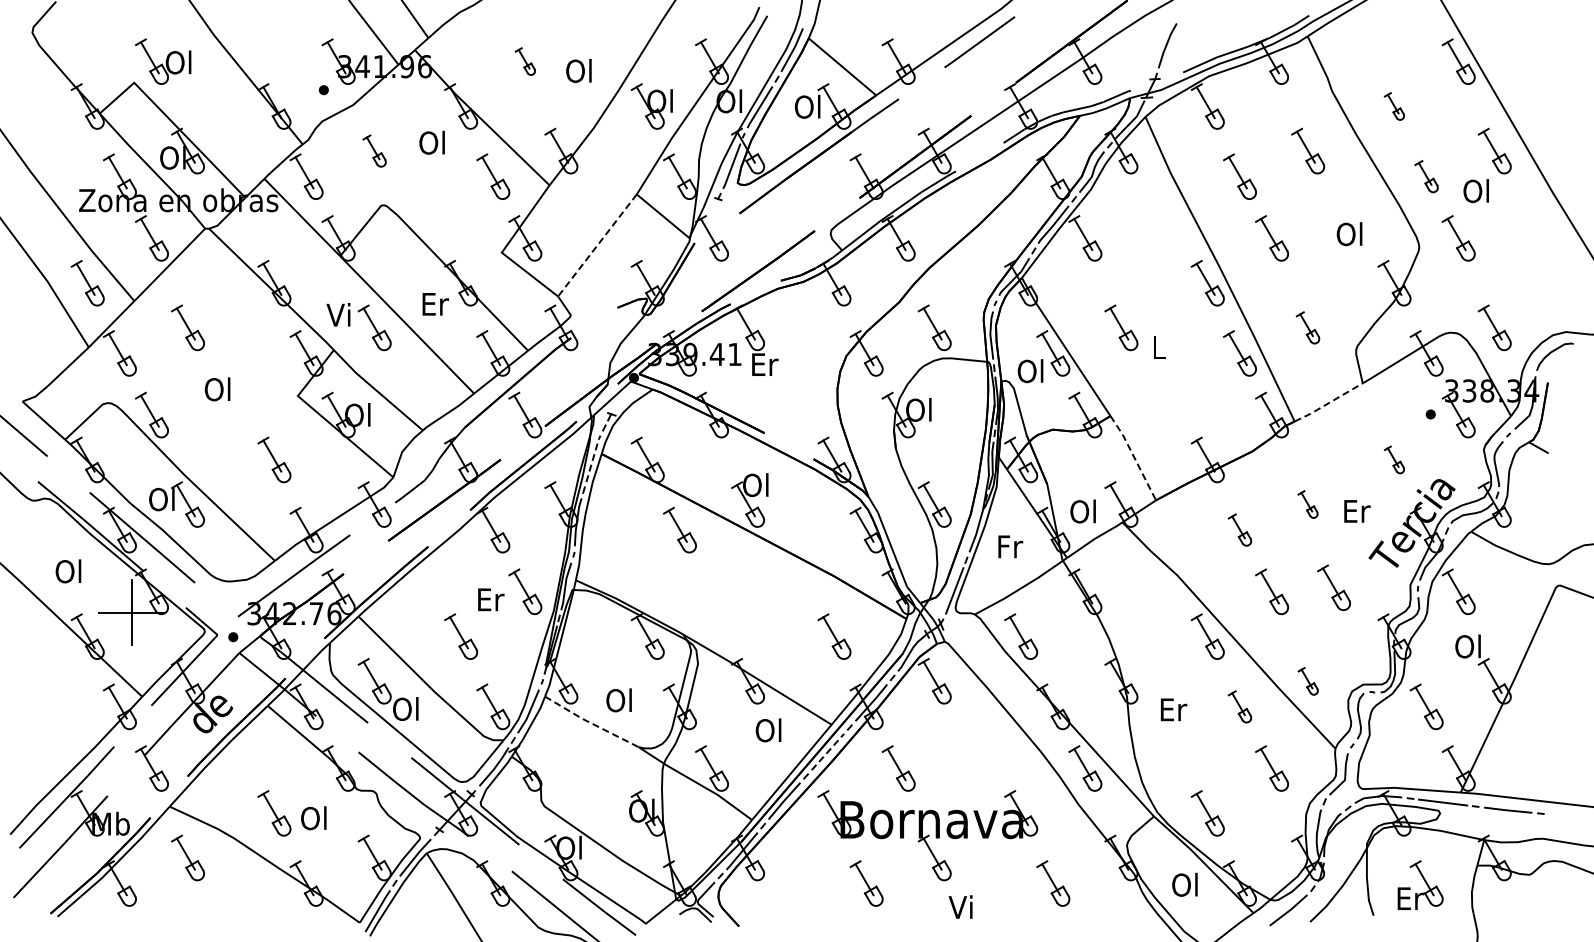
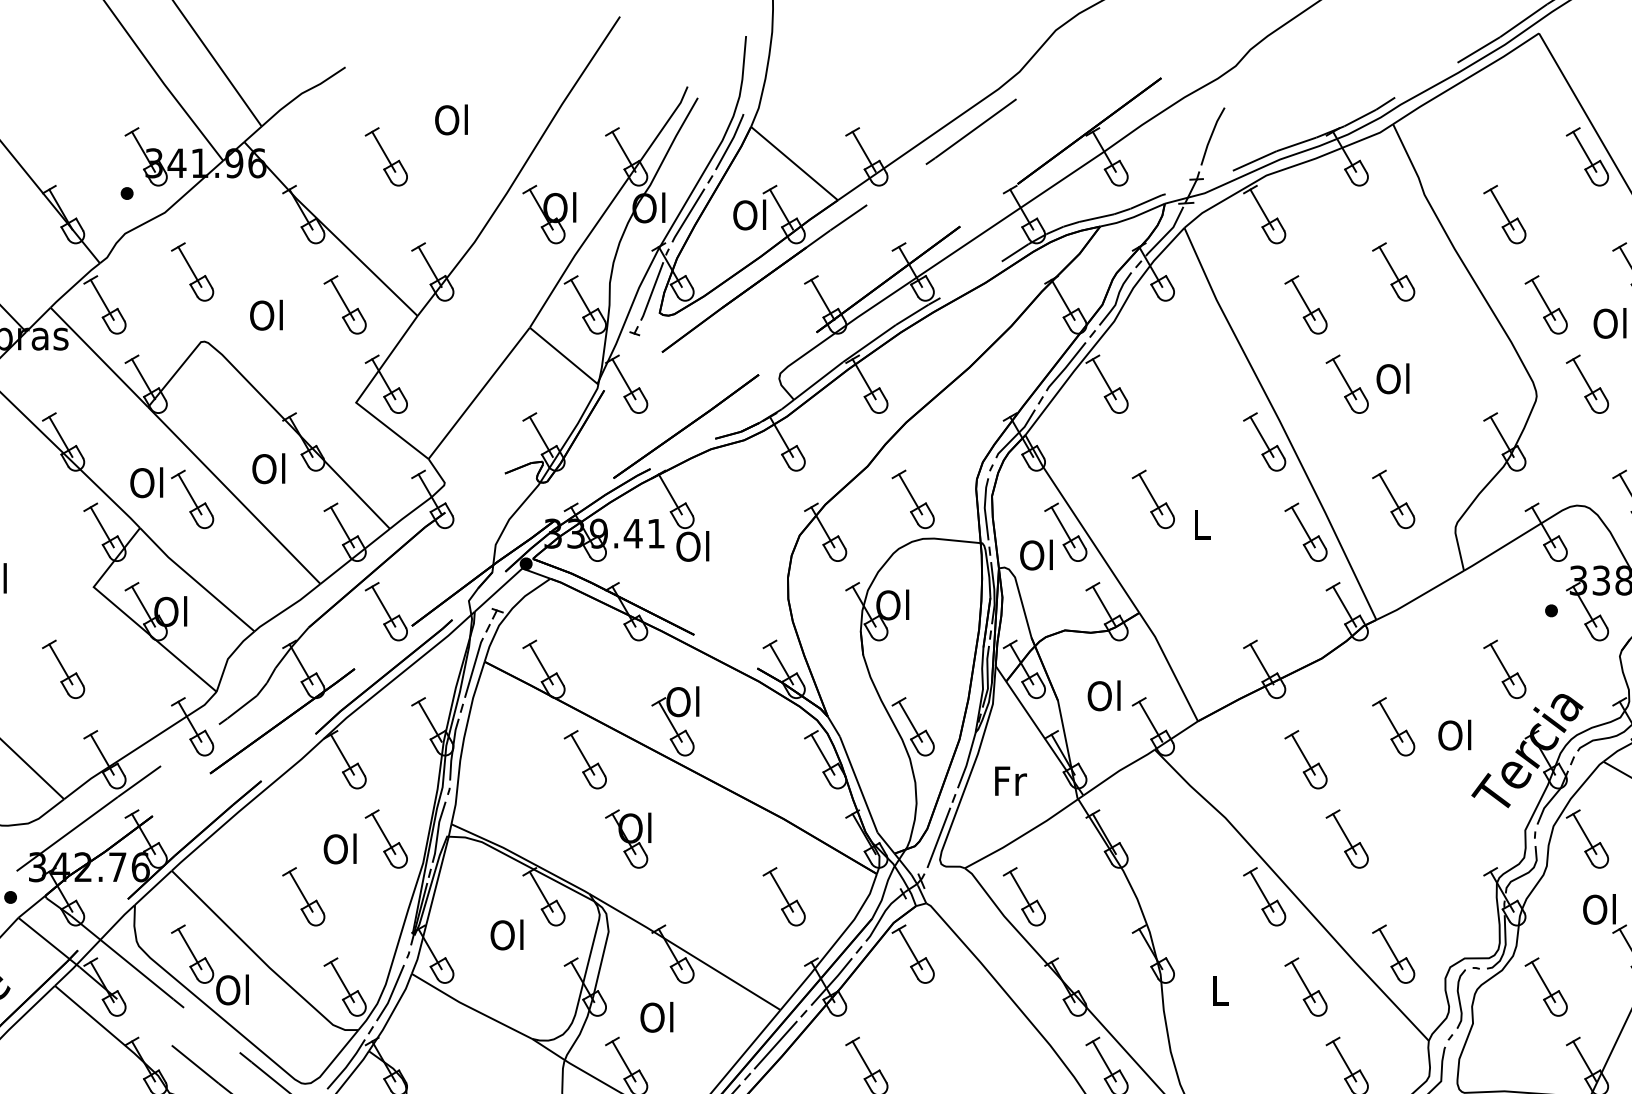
part: (525, 61) -> (386, 156), size x1.67
text: (578, 70) -> (450, 119), moved
part: (1394, 106) -> (1504, 214), size x1.67
text: (431, 142) -> (265, 314), moved
part: (374, 150) -> (192, 271), size x1.43
part: (1426, 176) -> (1546, 304), size x1.43
text: (1349, 234) -> (1392, 379), moved
line: (597, 245) -> (479, 393), dashed -> solid
text: (434, 303) -> (269, 468), Er -> Ol
text: (338, 314) -> (145, 482), Vi -> Ol
part: (1307, 327) -> (1392, 498), size x1.43
text: (764, 364) -> (694, 546), Er -> Ol
line: (1328, 403) -> (1419, 596), dashed -> solid
line: (1133, 456) -> (1168, 664), dashed -> solid
line: (593, 458) -> (474, 667), dashed -> solid
part: (1394, 459) -> (1504, 668), size x1.67
part: (1307, 504) -> (1392, 726), size x1.67
text: (1082, 511) -> (1103, 695), moved
text: (1356, 511) -> (1455, 735), Er -> Ol
part: (1239, 529) -> (1305, 758), size x1.43
part: (1333, 587) -> (1426, 833), removed
part: (713, 591) -> (628, 838), added
text: (490, 599) -> (341, 848), Er -> Ol
part: (1308, 681) -> (1394, 954), size x1.67
text: (618, 700) -> (506, 935), moved
part: (1239, 706) -> (1305, 986), size x1.43
text: (1173, 709) -> (1220, 990), Er -> L
line: (590, 723) -> (470, 1008), dashed -> solid
text: (768, 730) -> (656, 1017), moved
line: (828, 751) -> (776, 1044), dashed -> solid

